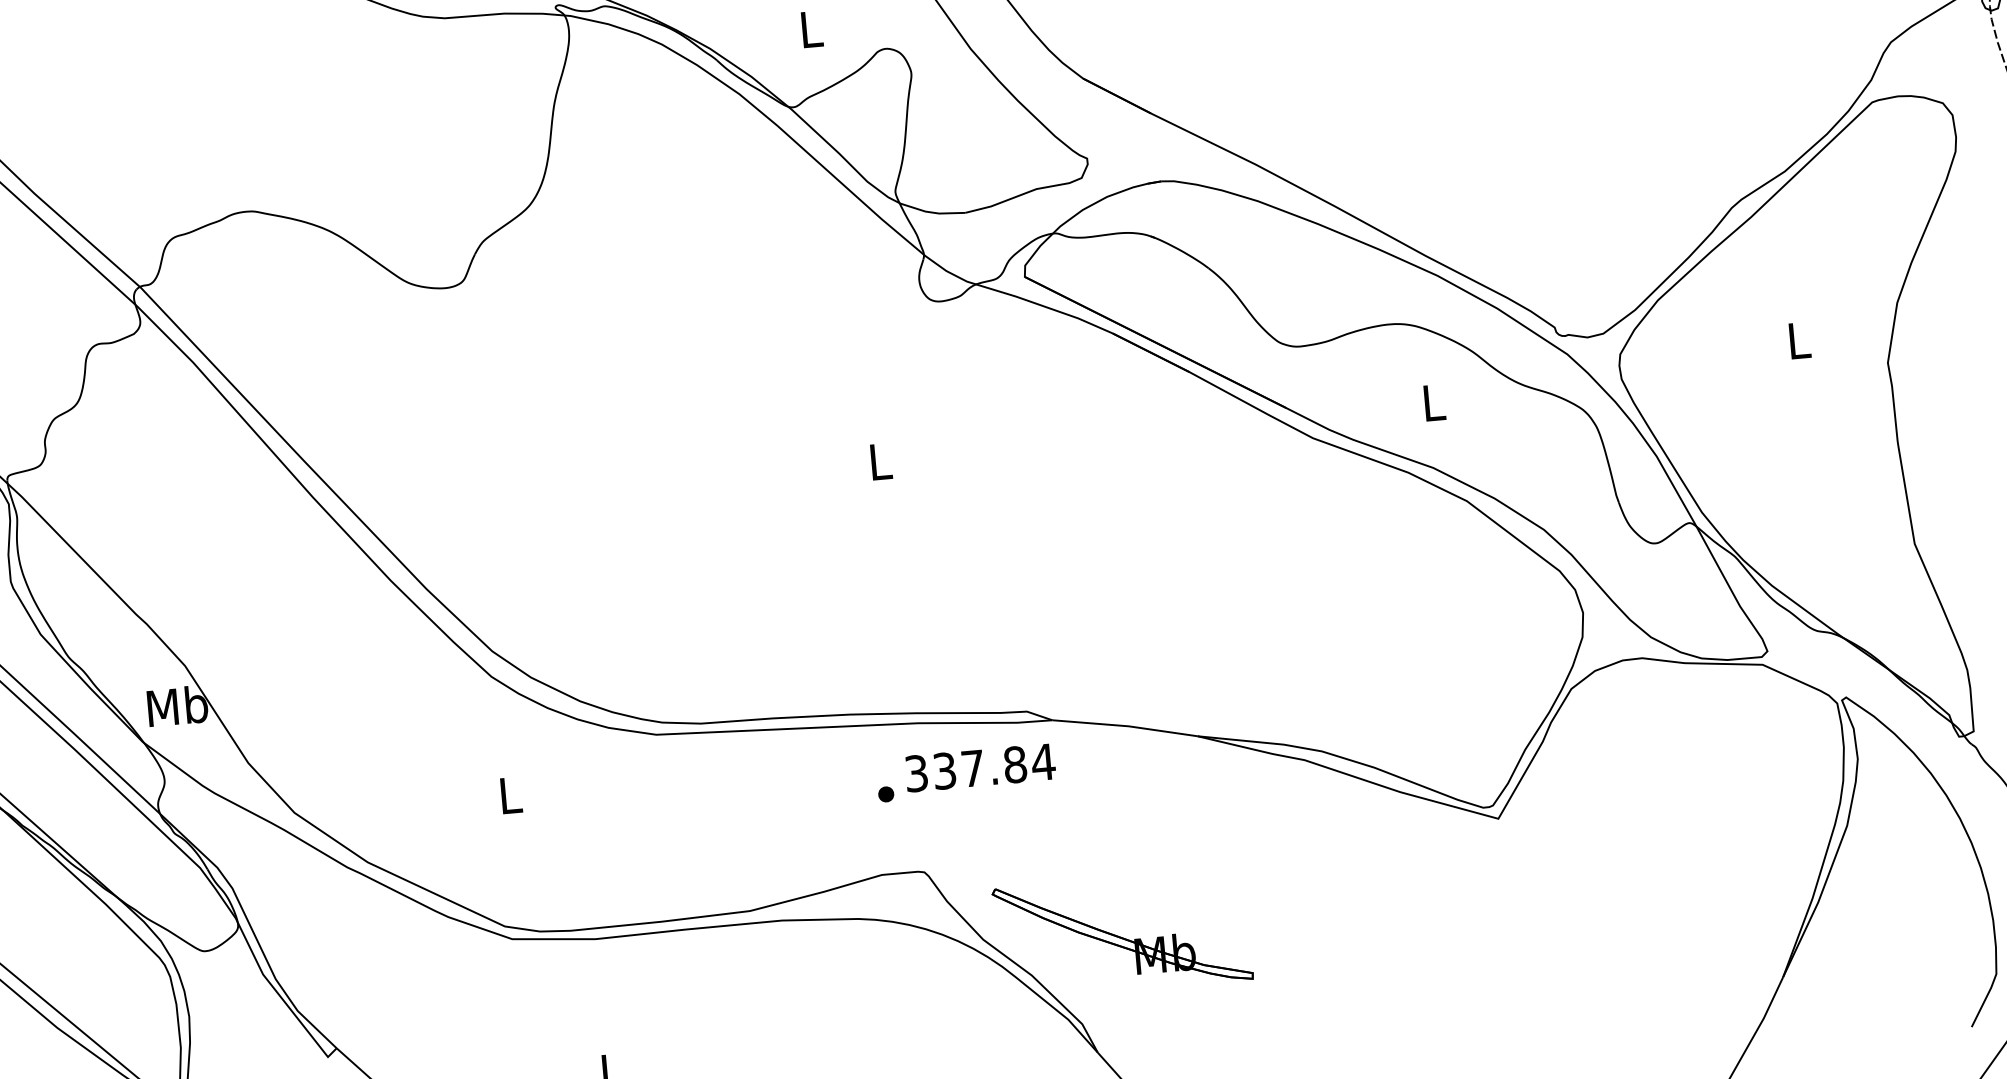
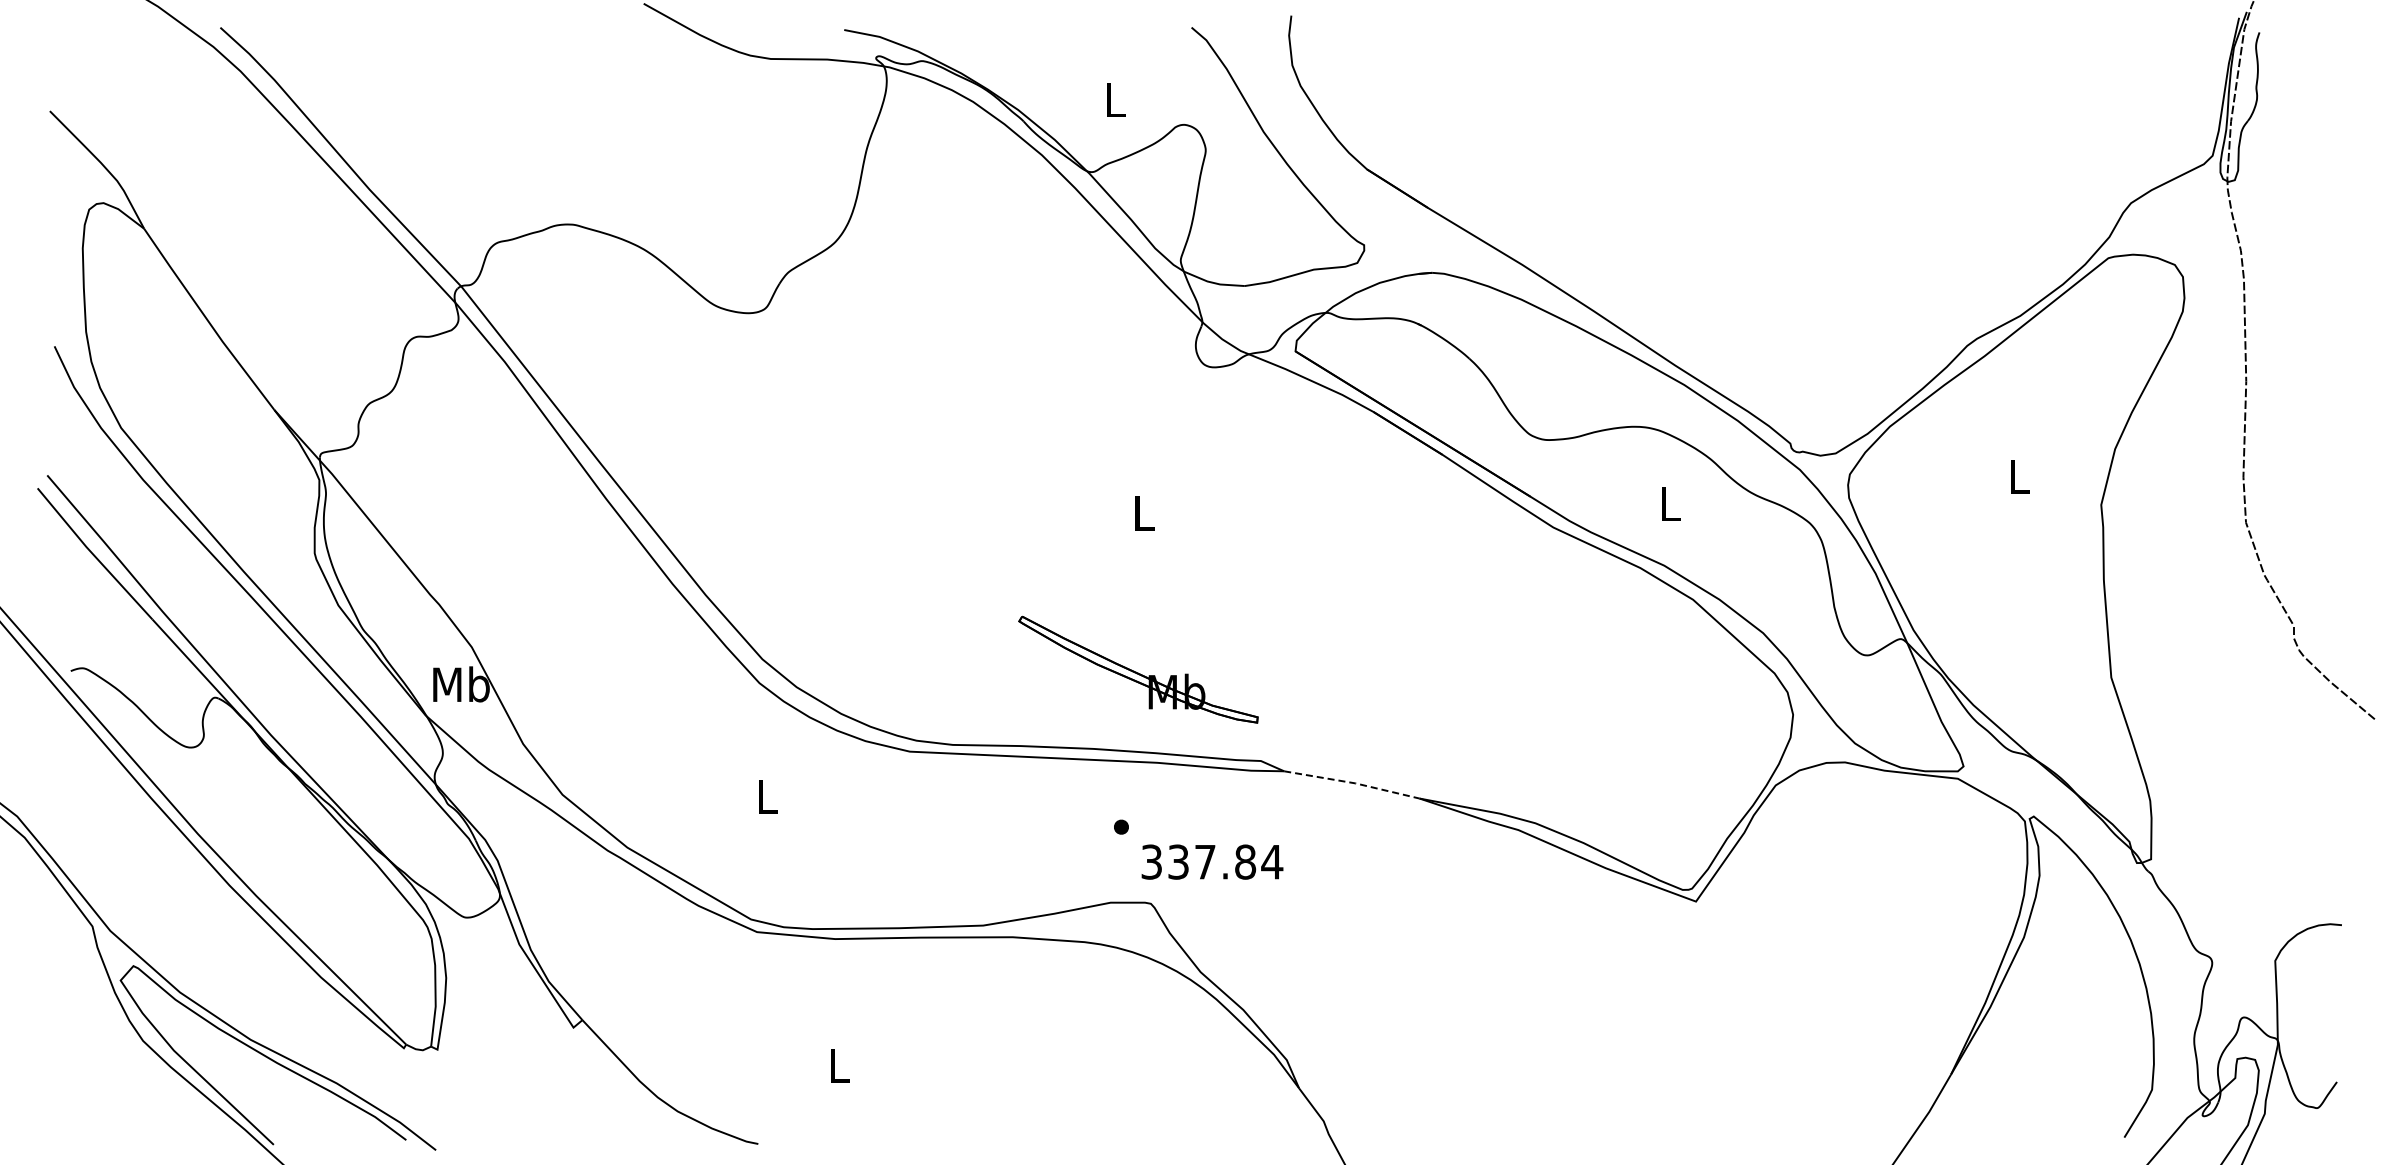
line: (1125, 725) -> (1352, 782), solid -> dashed
text: (980, 767) -> (1212, 861), moved
part: (1122, 933) -> (1138, 669), moved

